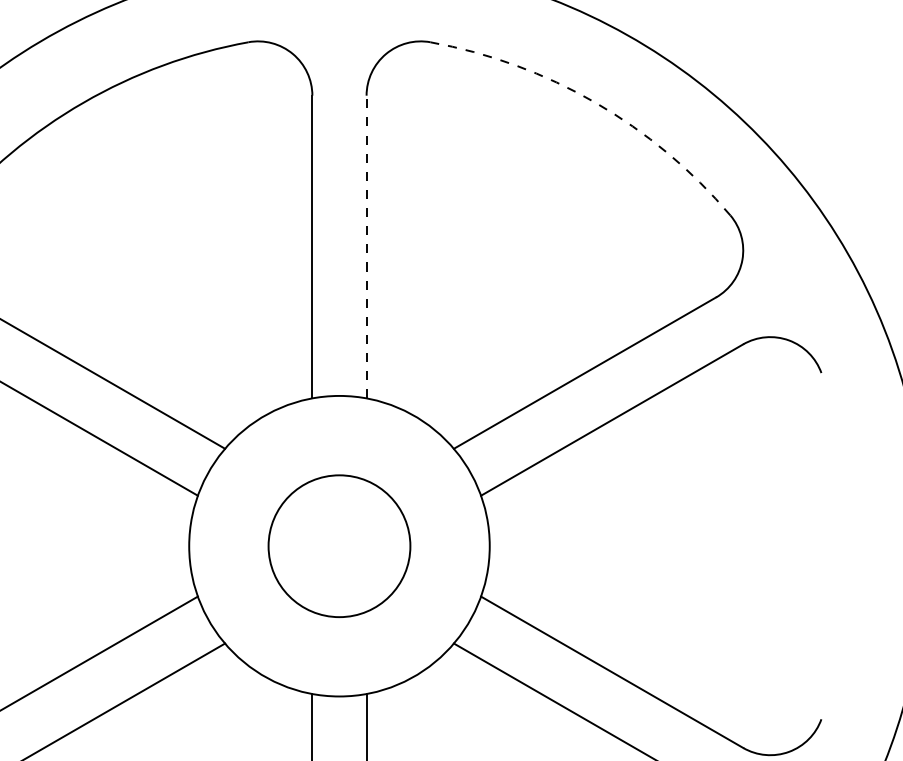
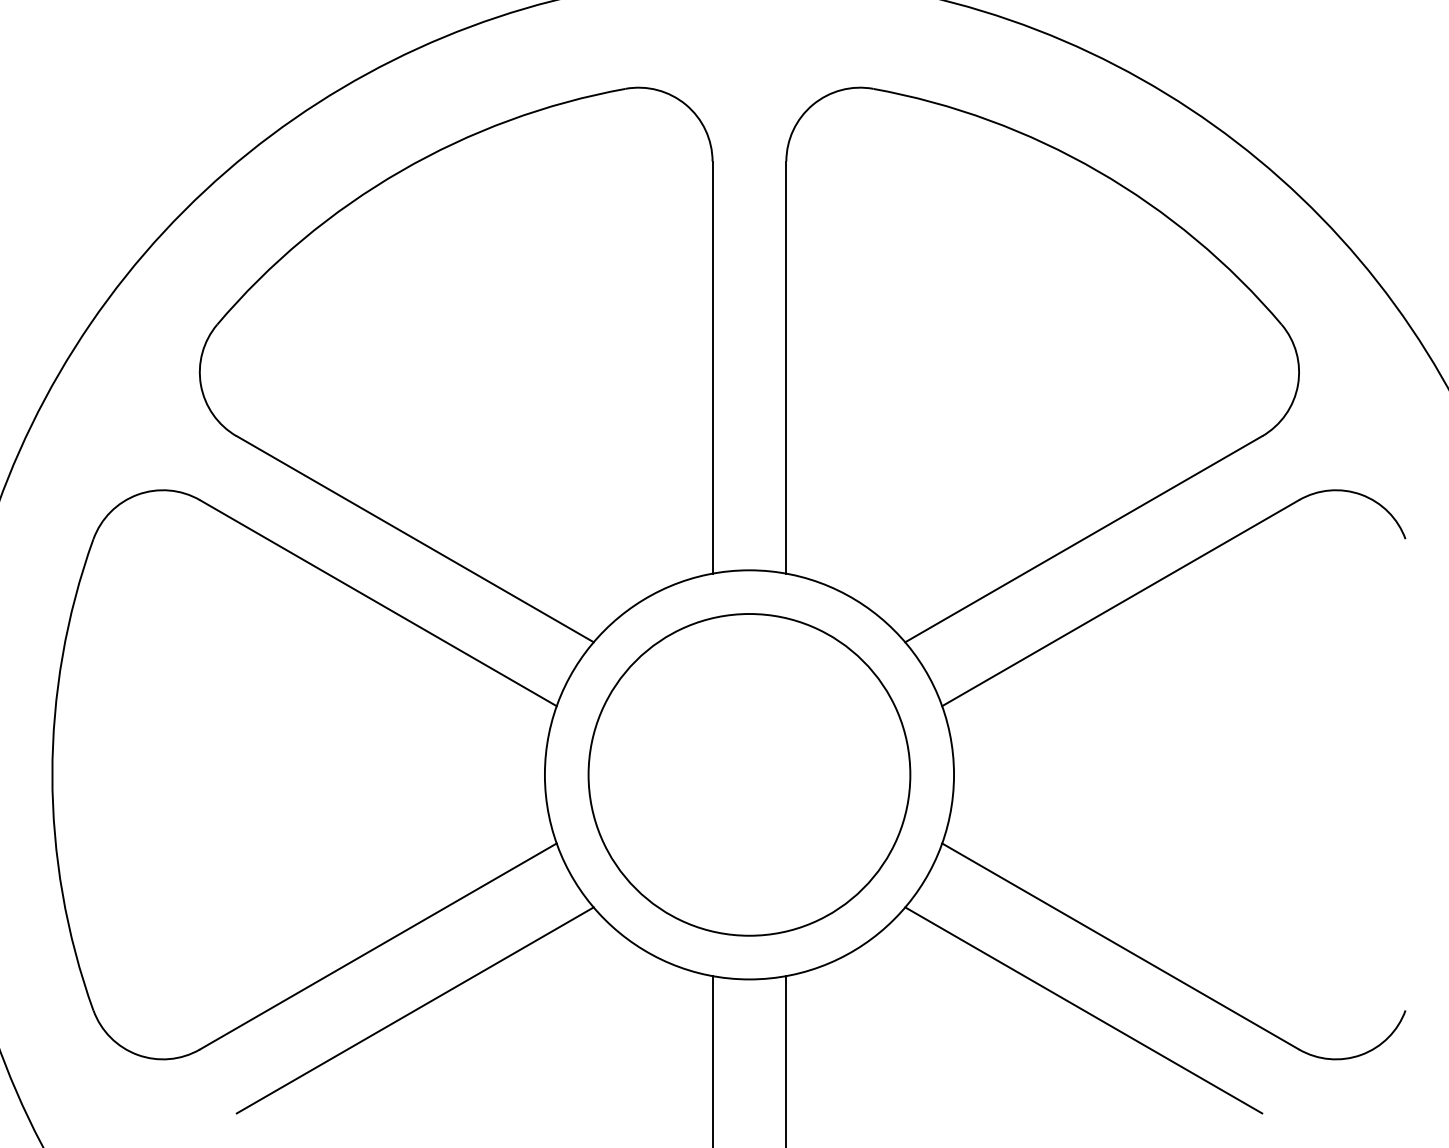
arc: (595, 102) -> (1098, 171), dashed -> solid
line: (366, 246) -> (786, 367), dashed -> solid
circle: (339, 545) -> (749, 774), size x1.67

